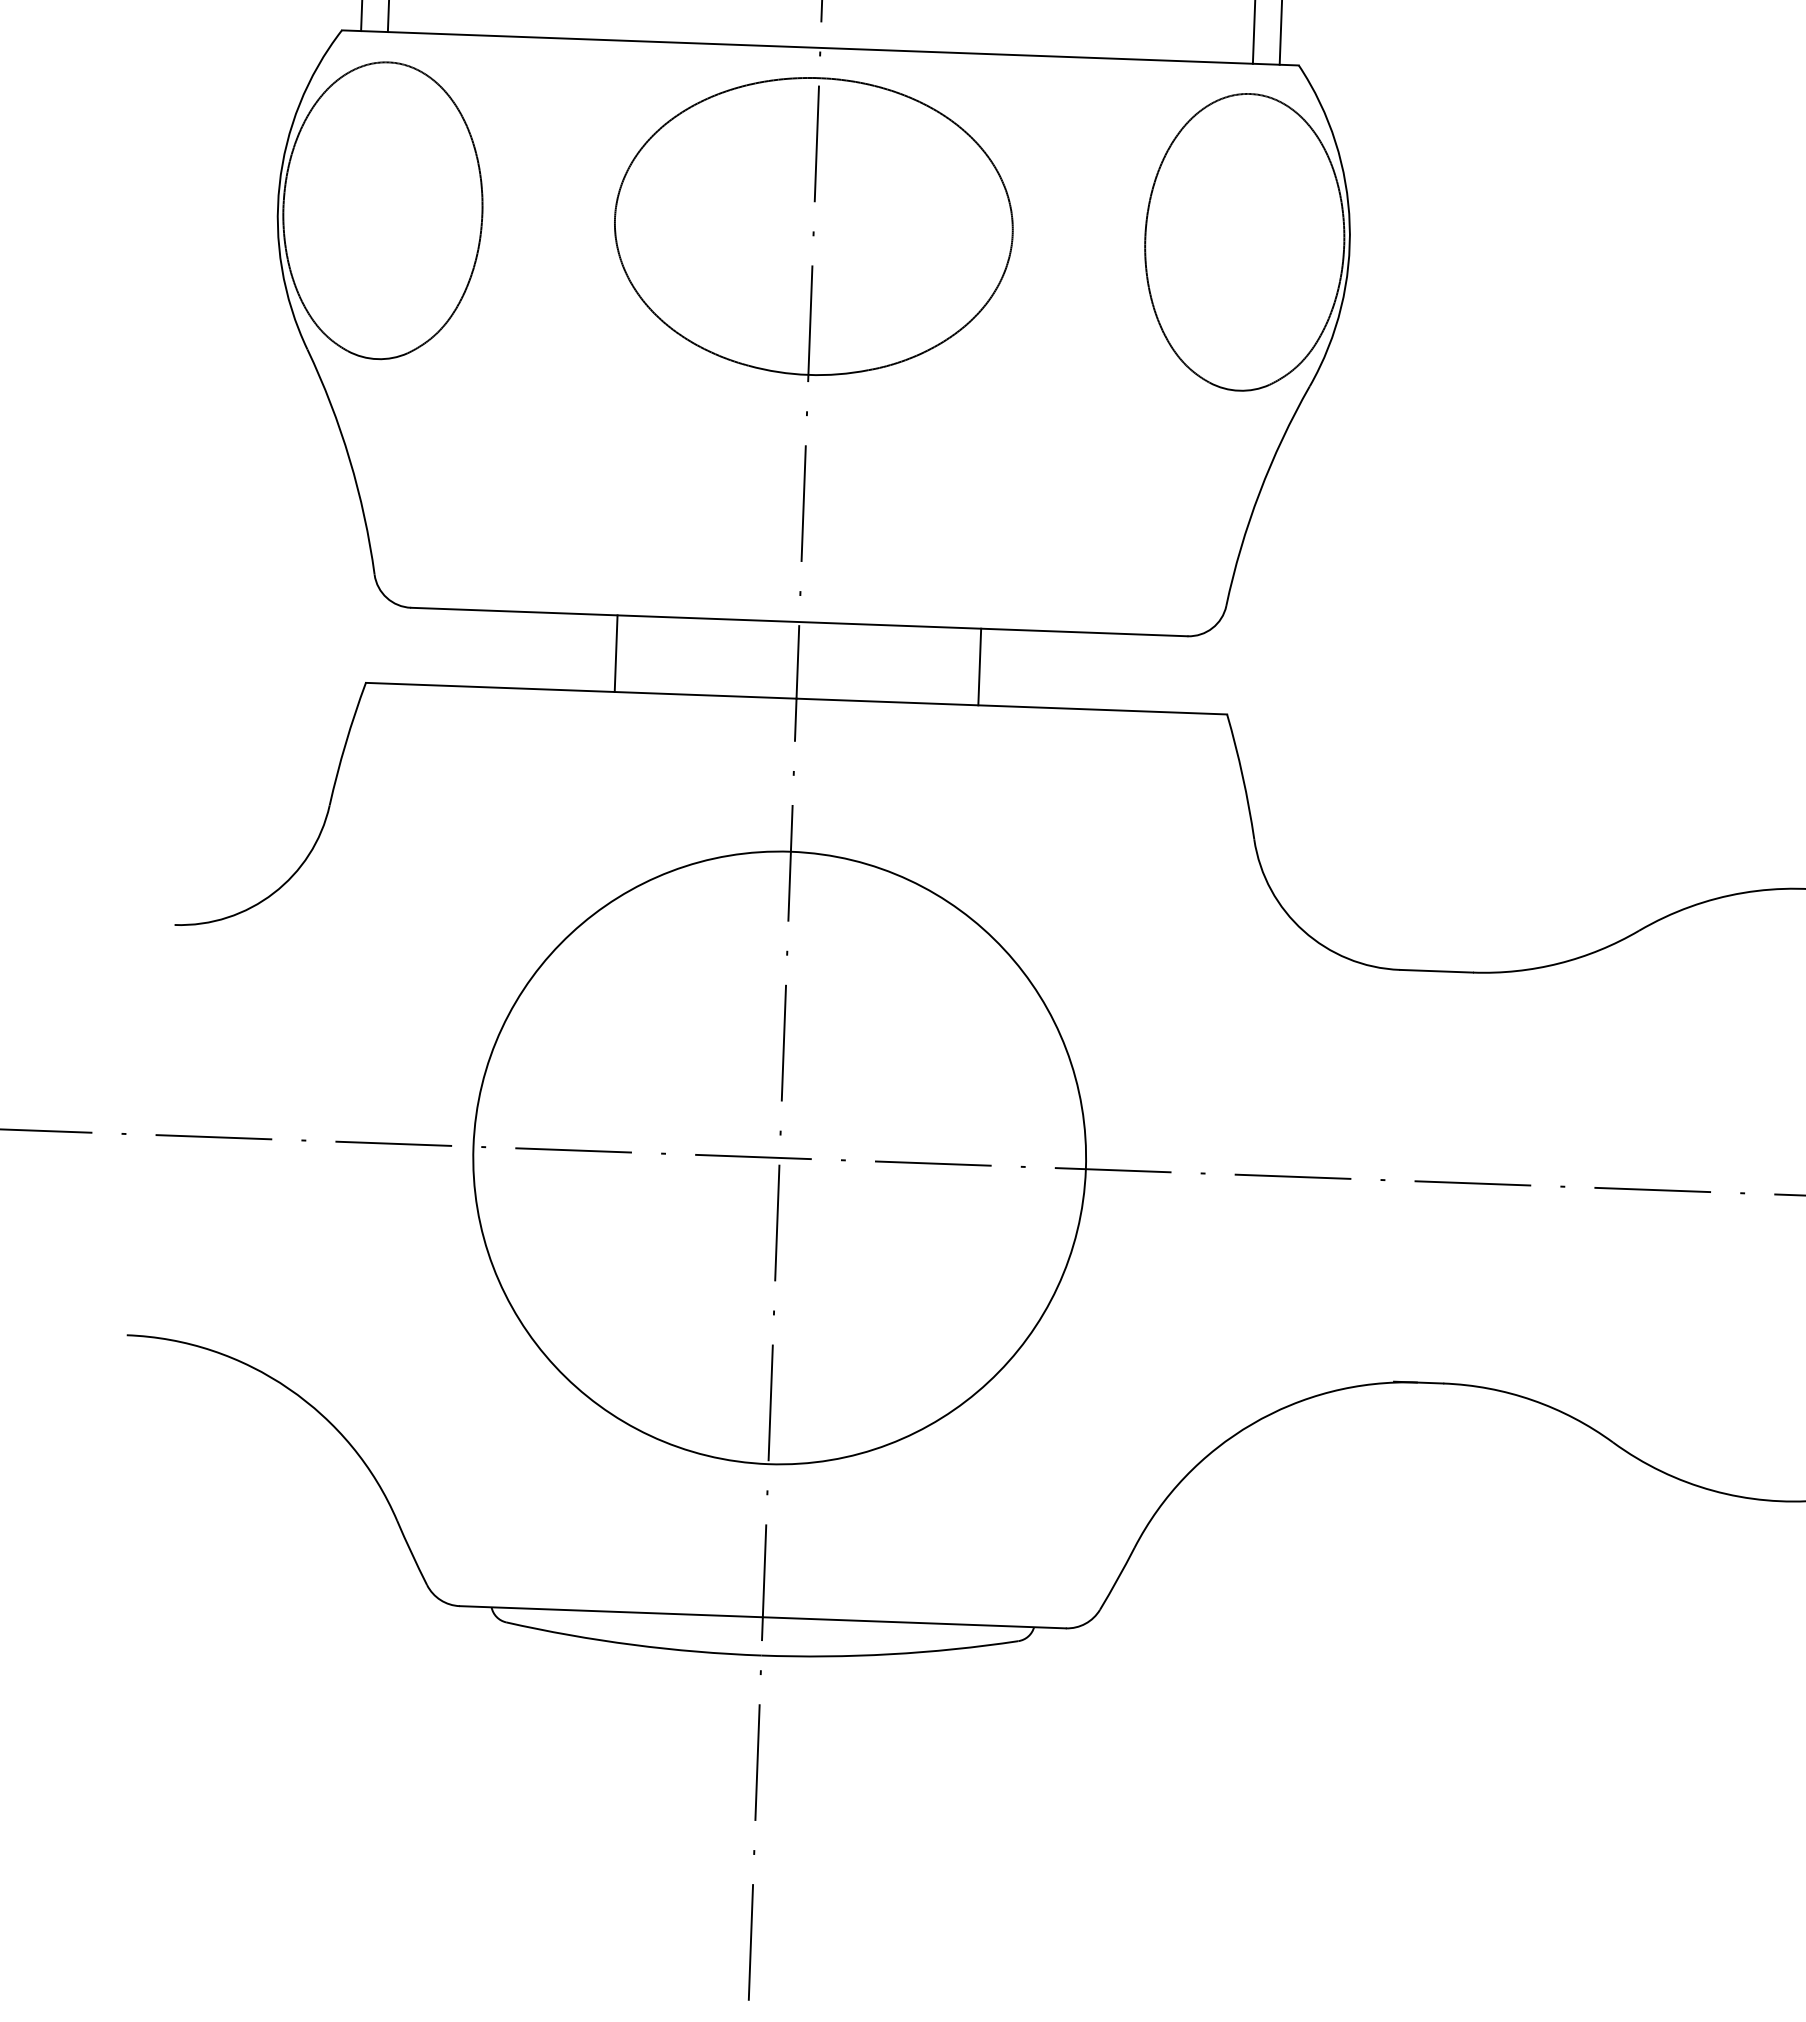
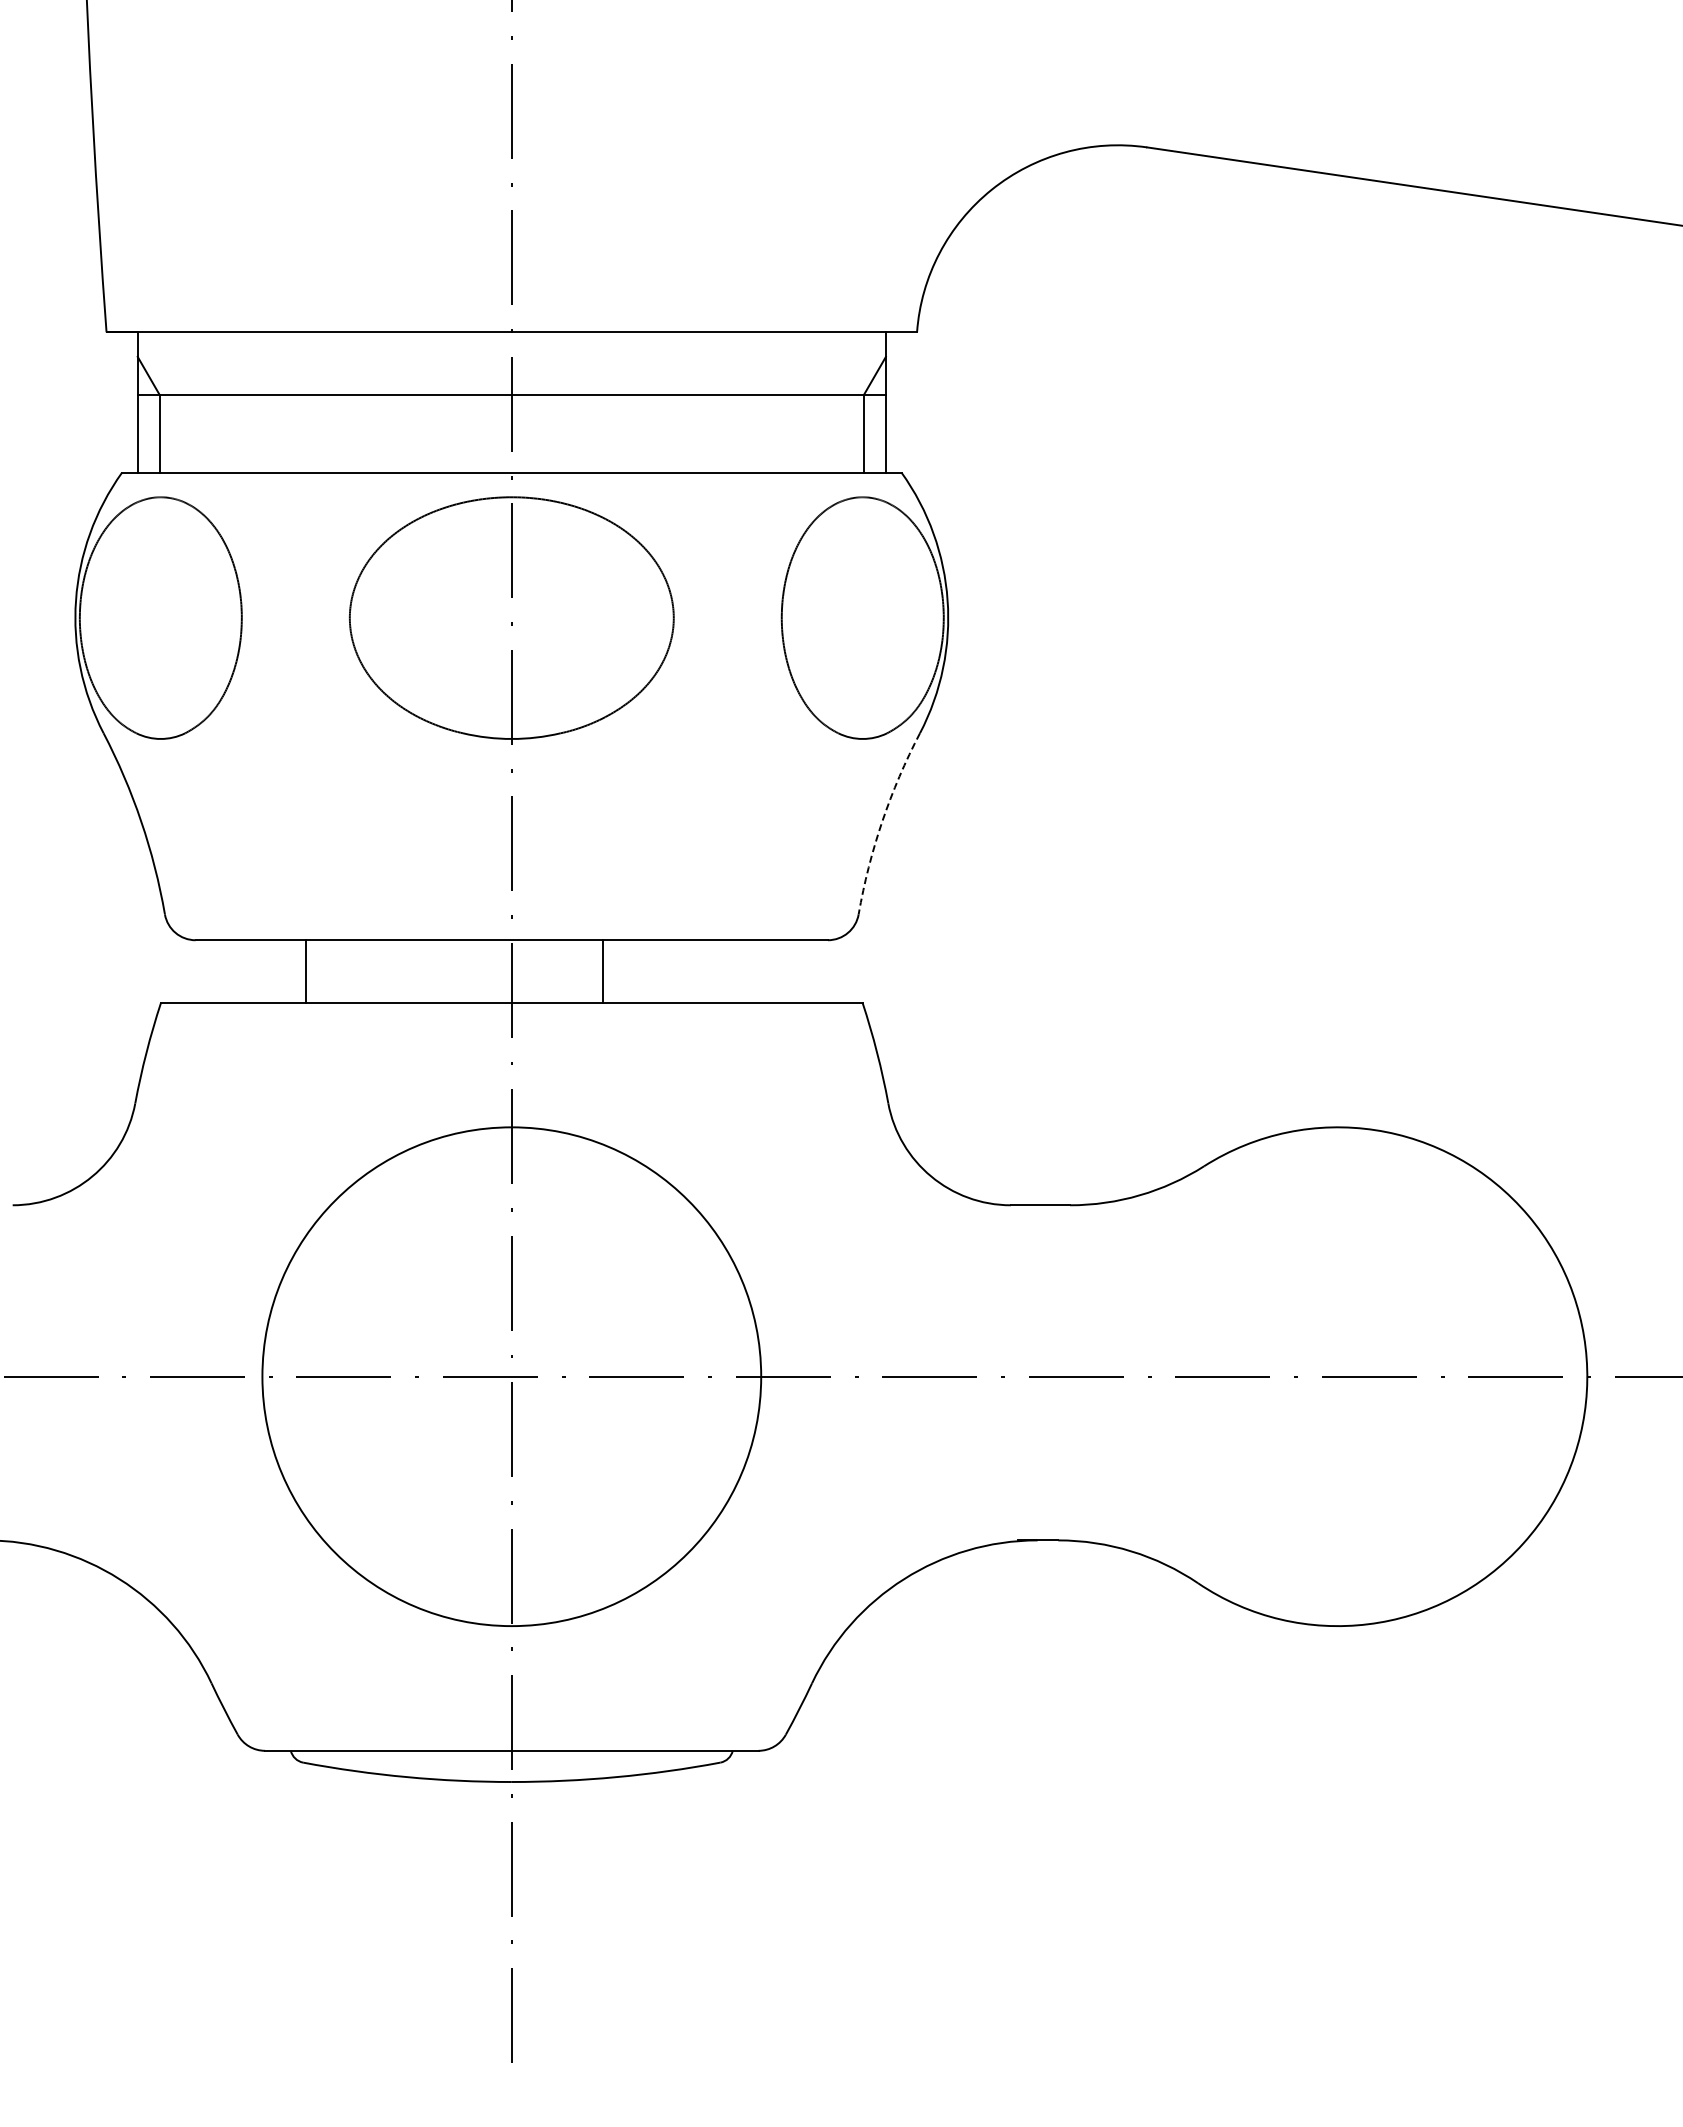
arc: (1259, 492) -> (882, 821), solid -> dashed
line: (615, 653) -> (305, 971), moved
line: (979, 667) -> (602, 971), moved

